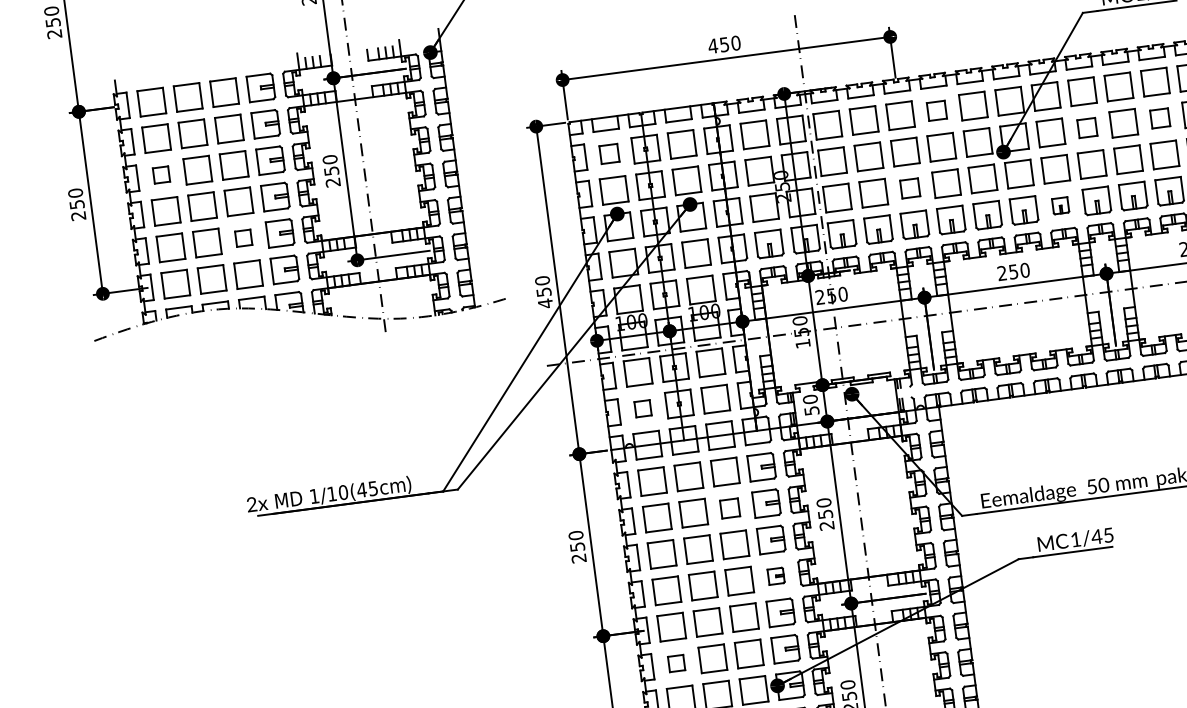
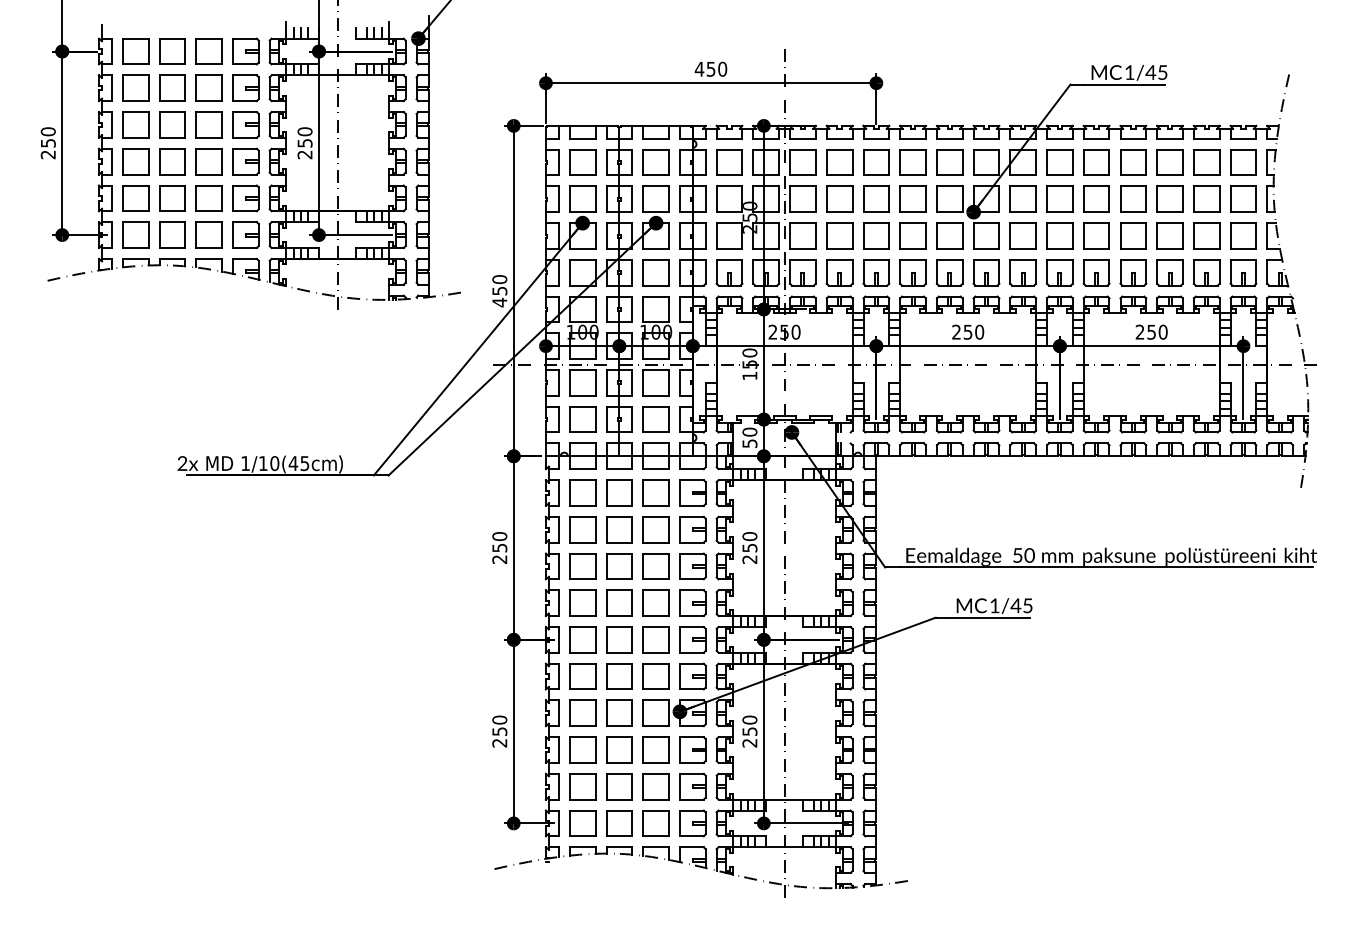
part: (936, 110) -> (912, 162), size x1.43
part: (1160, 117) -> (1133, 198), size x1.43
part: (1086, 127) -> (1059, 198), size x1.43
part: (609, 153) -> (582, 162), size x1.43
part: (161, 174) -> (135, 124), size x1.67
part: (910, 187) -> (876, 235), size x1.43
part: (1060, 205) -> (1023, 272), size x1.67
part: (243, 238) -> (208, 198), size x1.67
part: (642, 408) -> (582, 419), size x1.67
part: (729, 508) -> (655, 529), size x1.43
part: (775, 575) -> (692, 602), size x1.67
part: (676, 663) -> (582, 676), size x1.67

